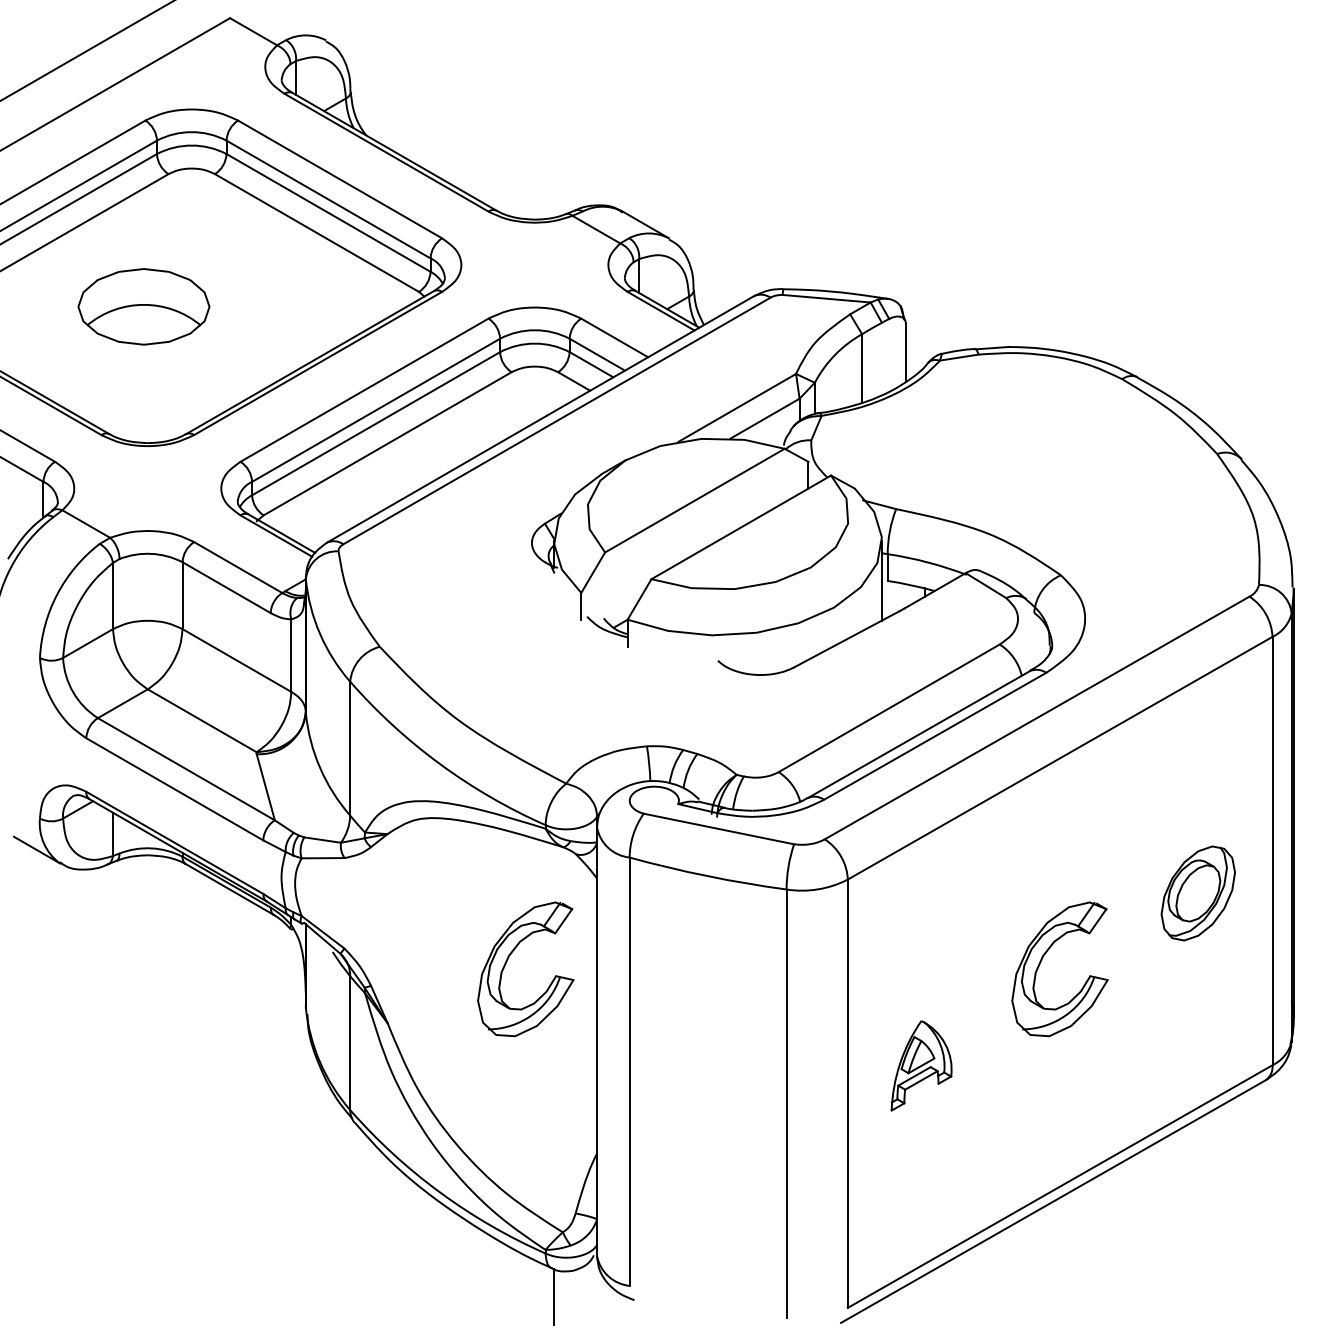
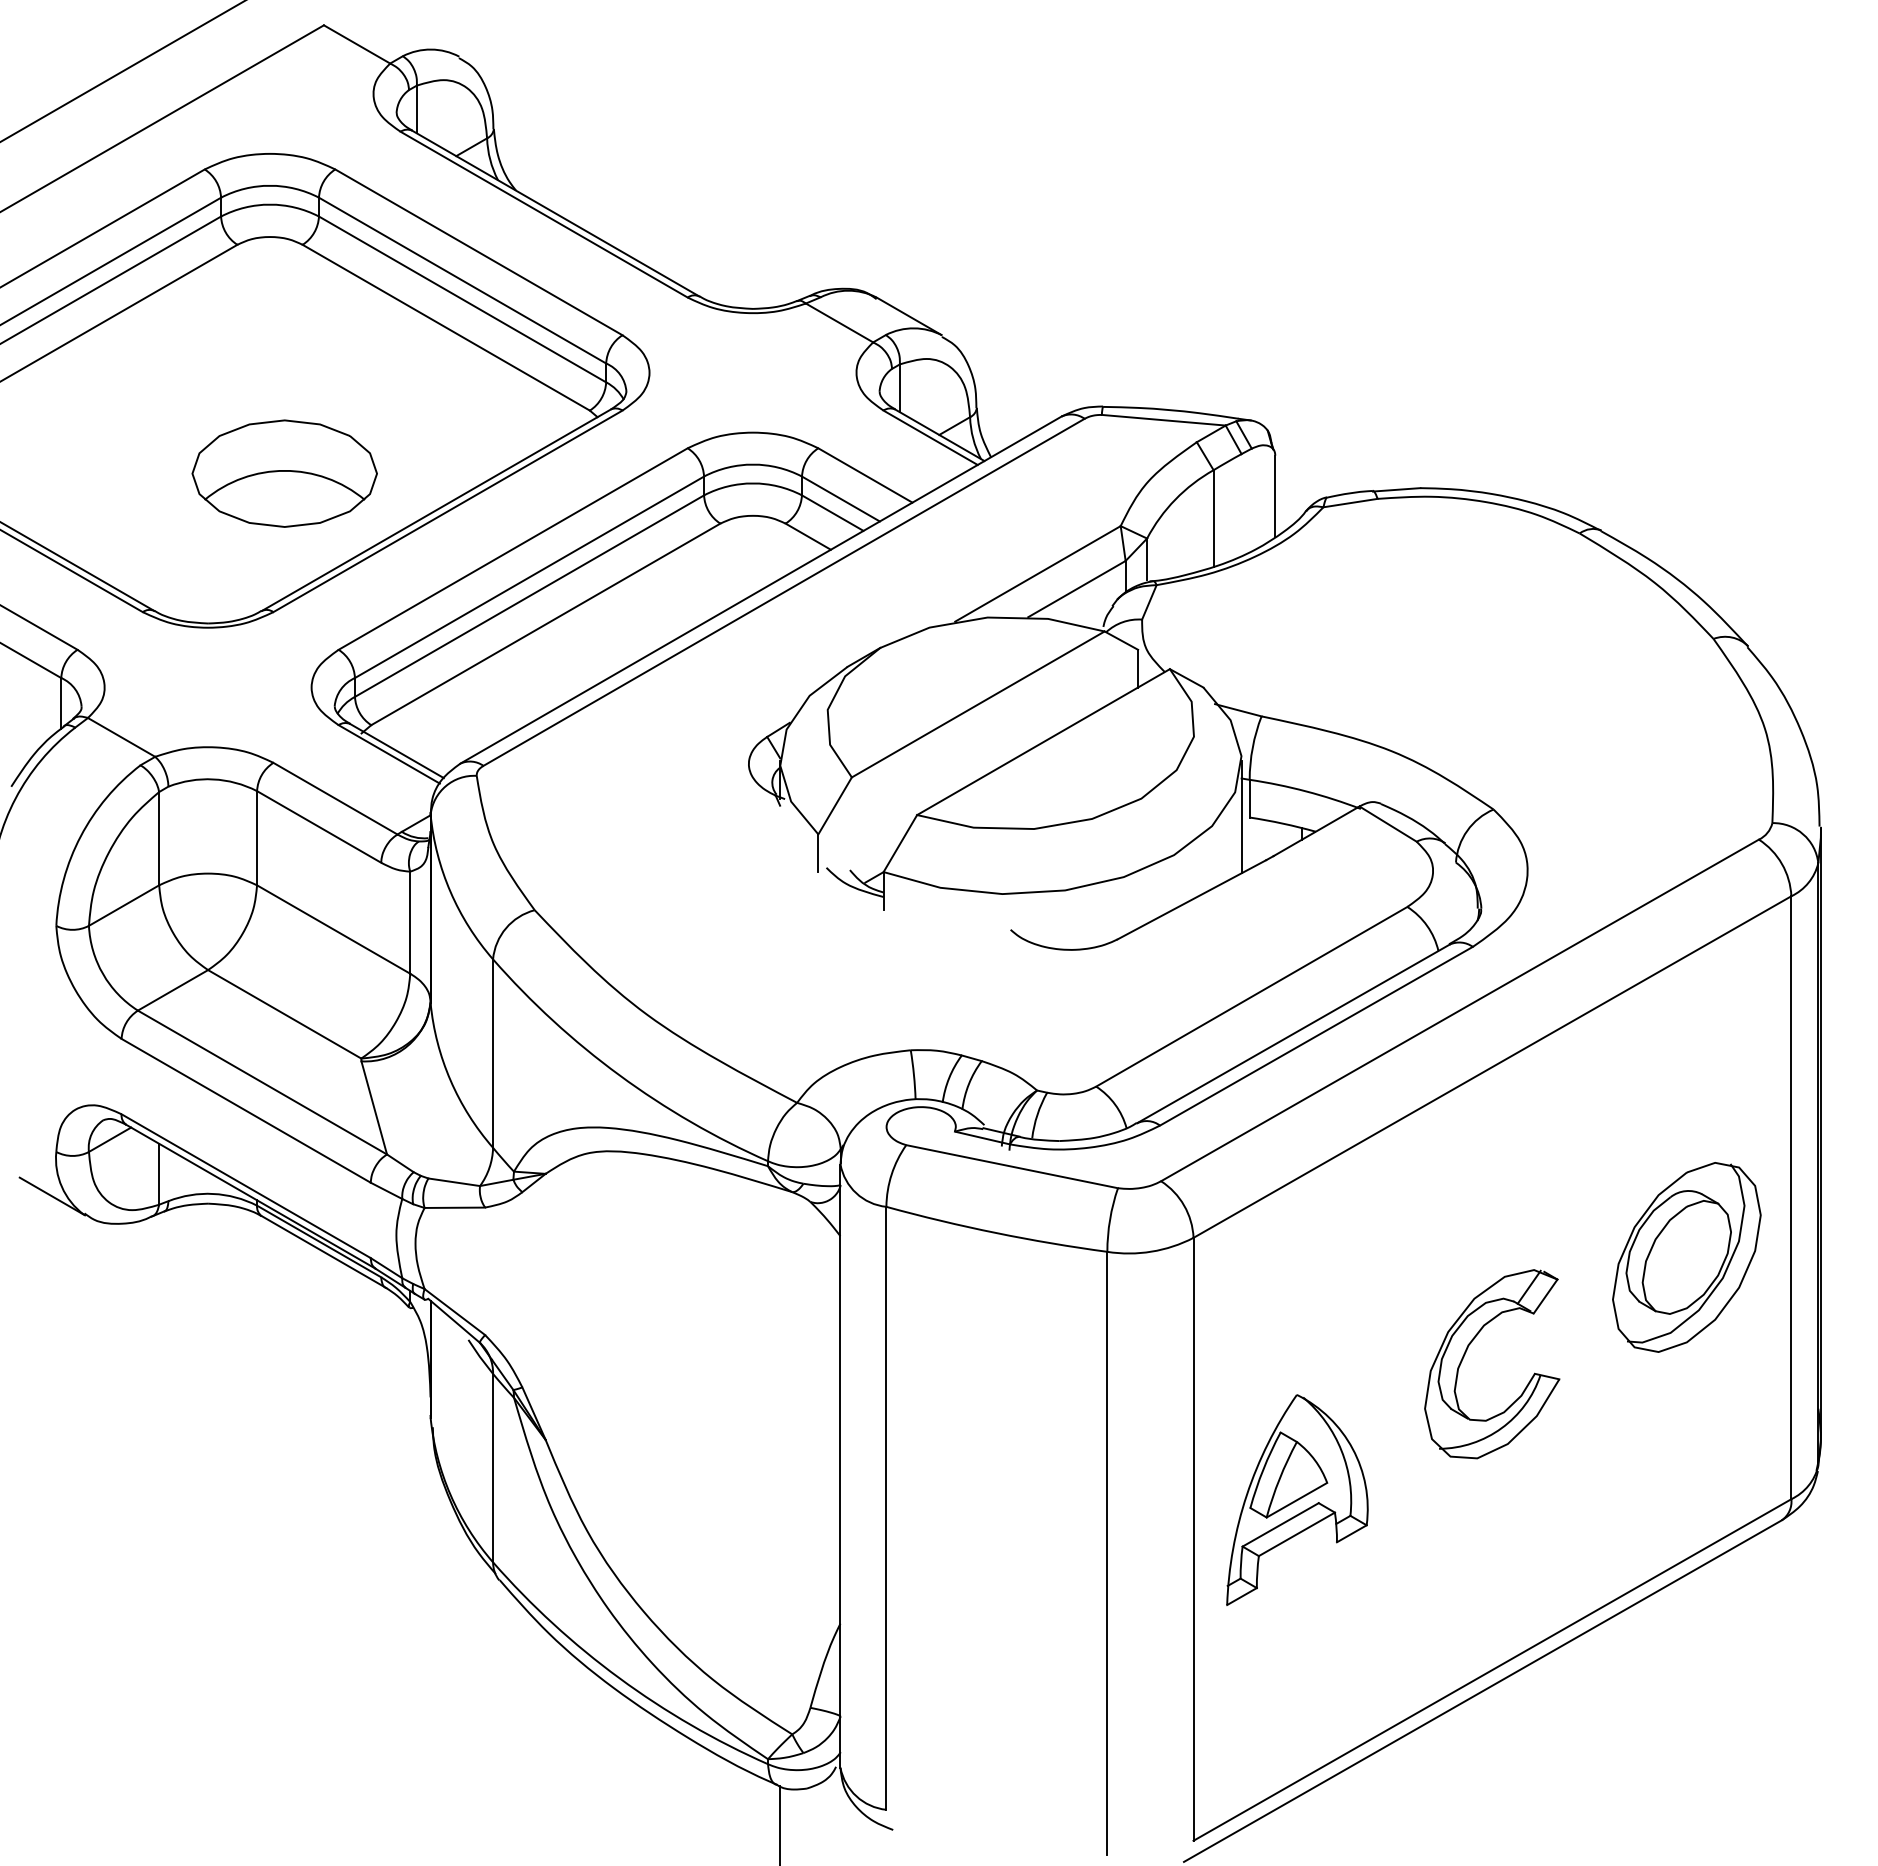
part: (143, 306) -> (284, 473), moved
part: (1198, 893) -> (1686, 1257), size x1.43
part: (507, 961) -> (714, 1352), removed
part: (921, 1065) -> (1297, 1499), size x1.67

